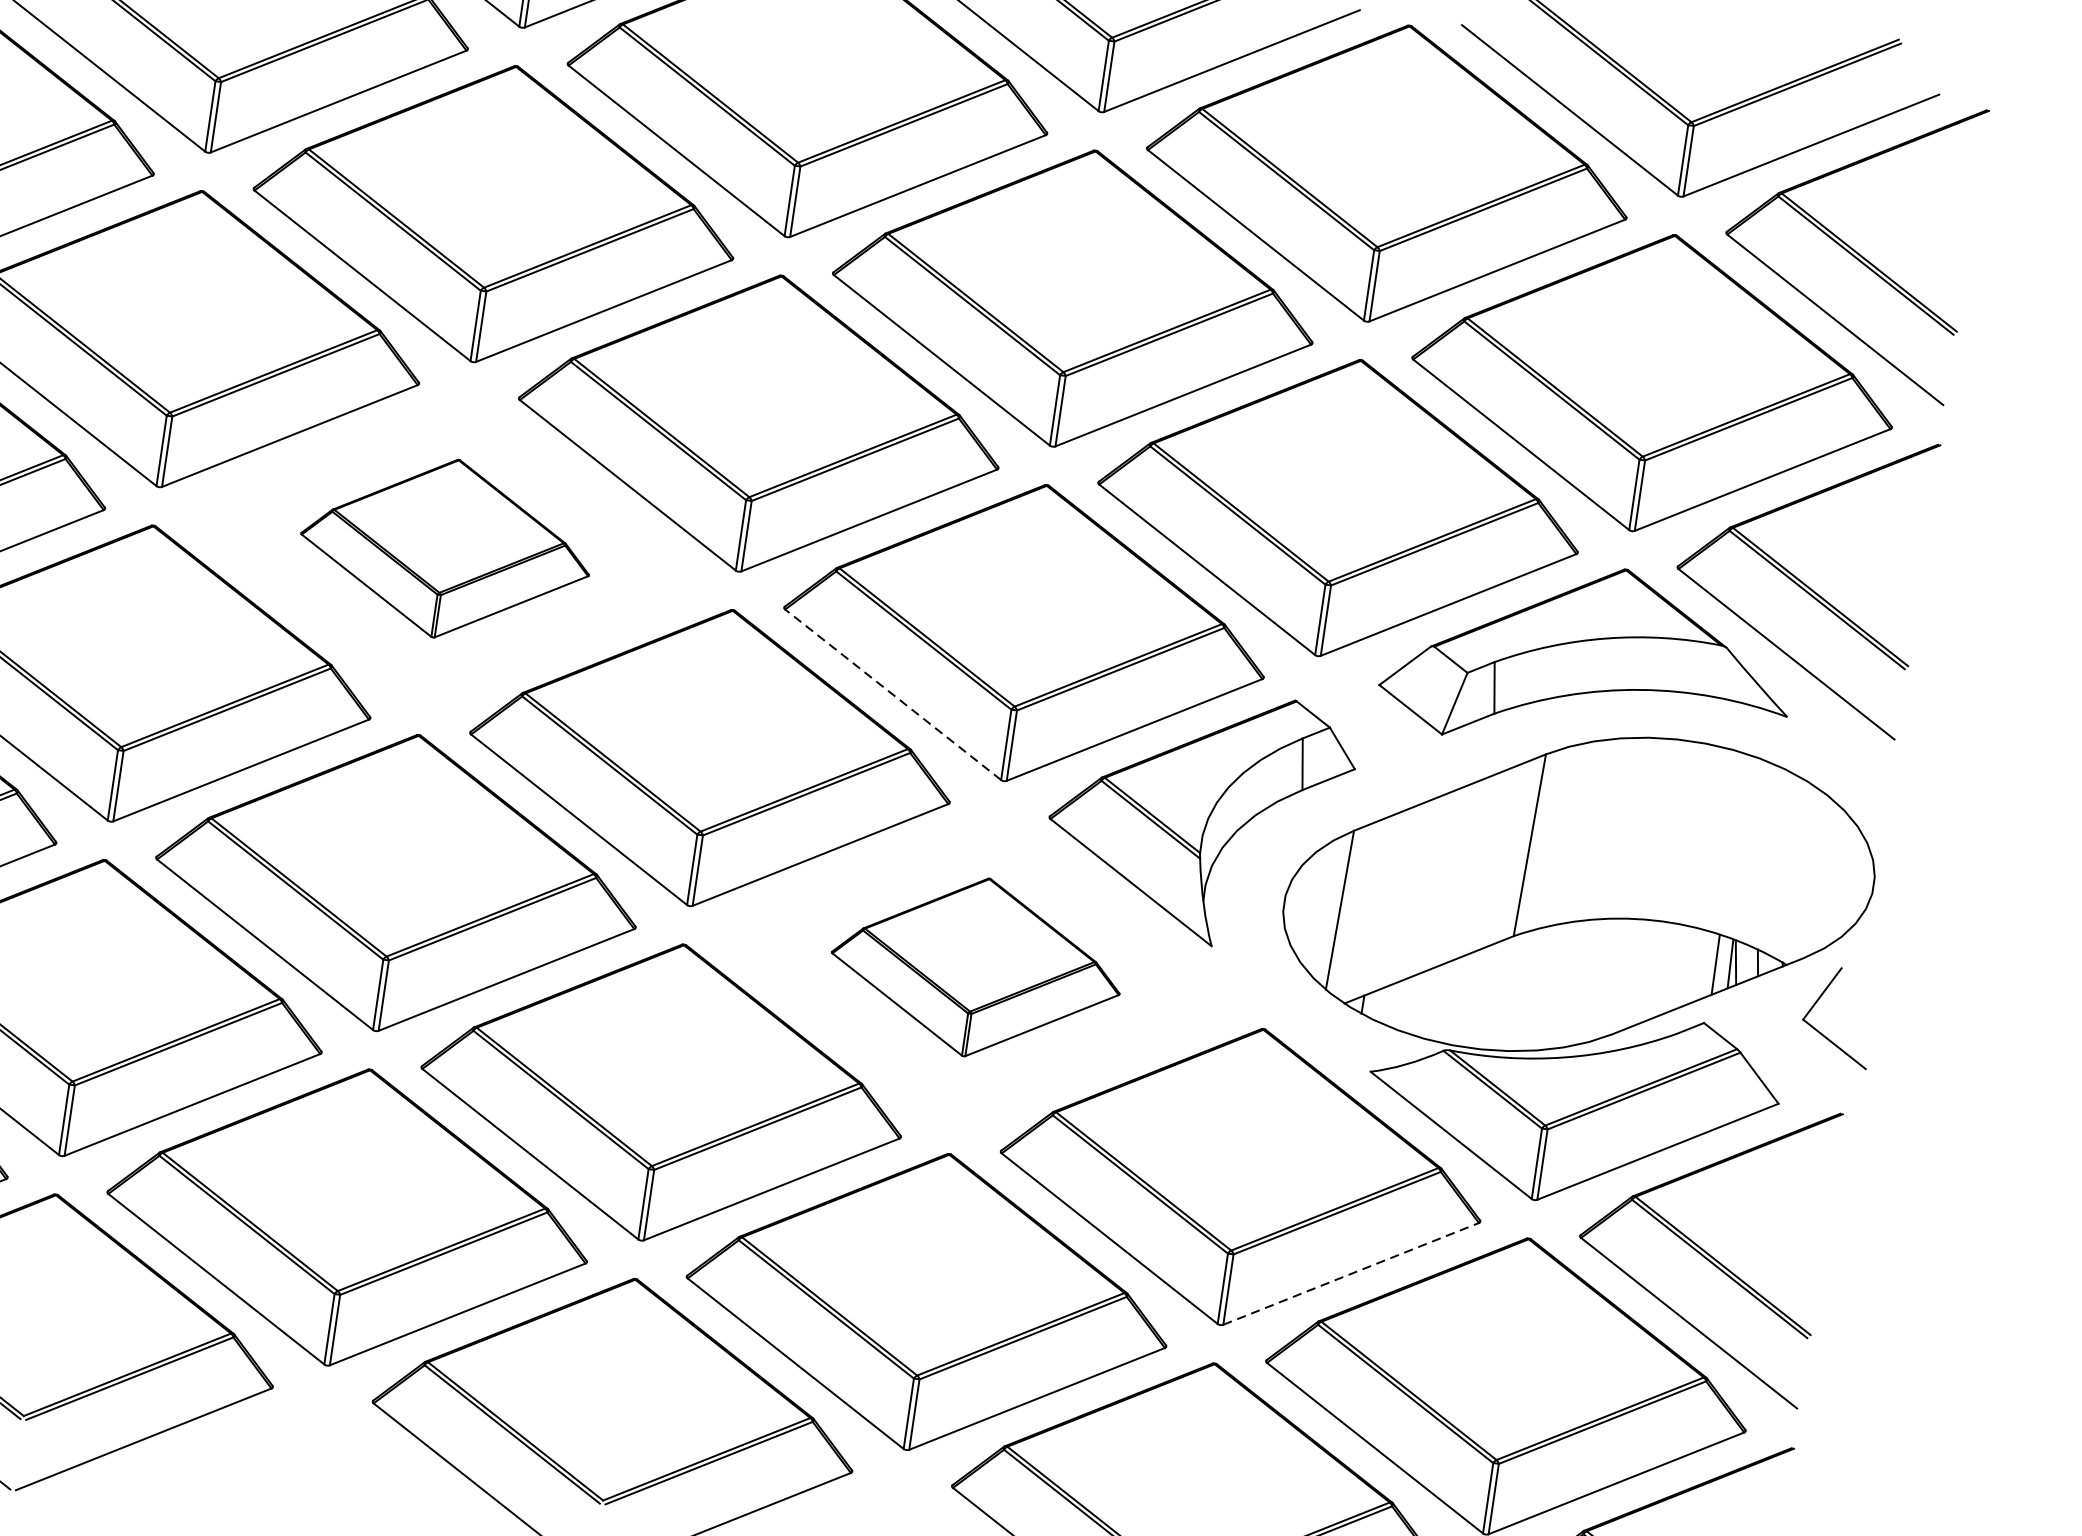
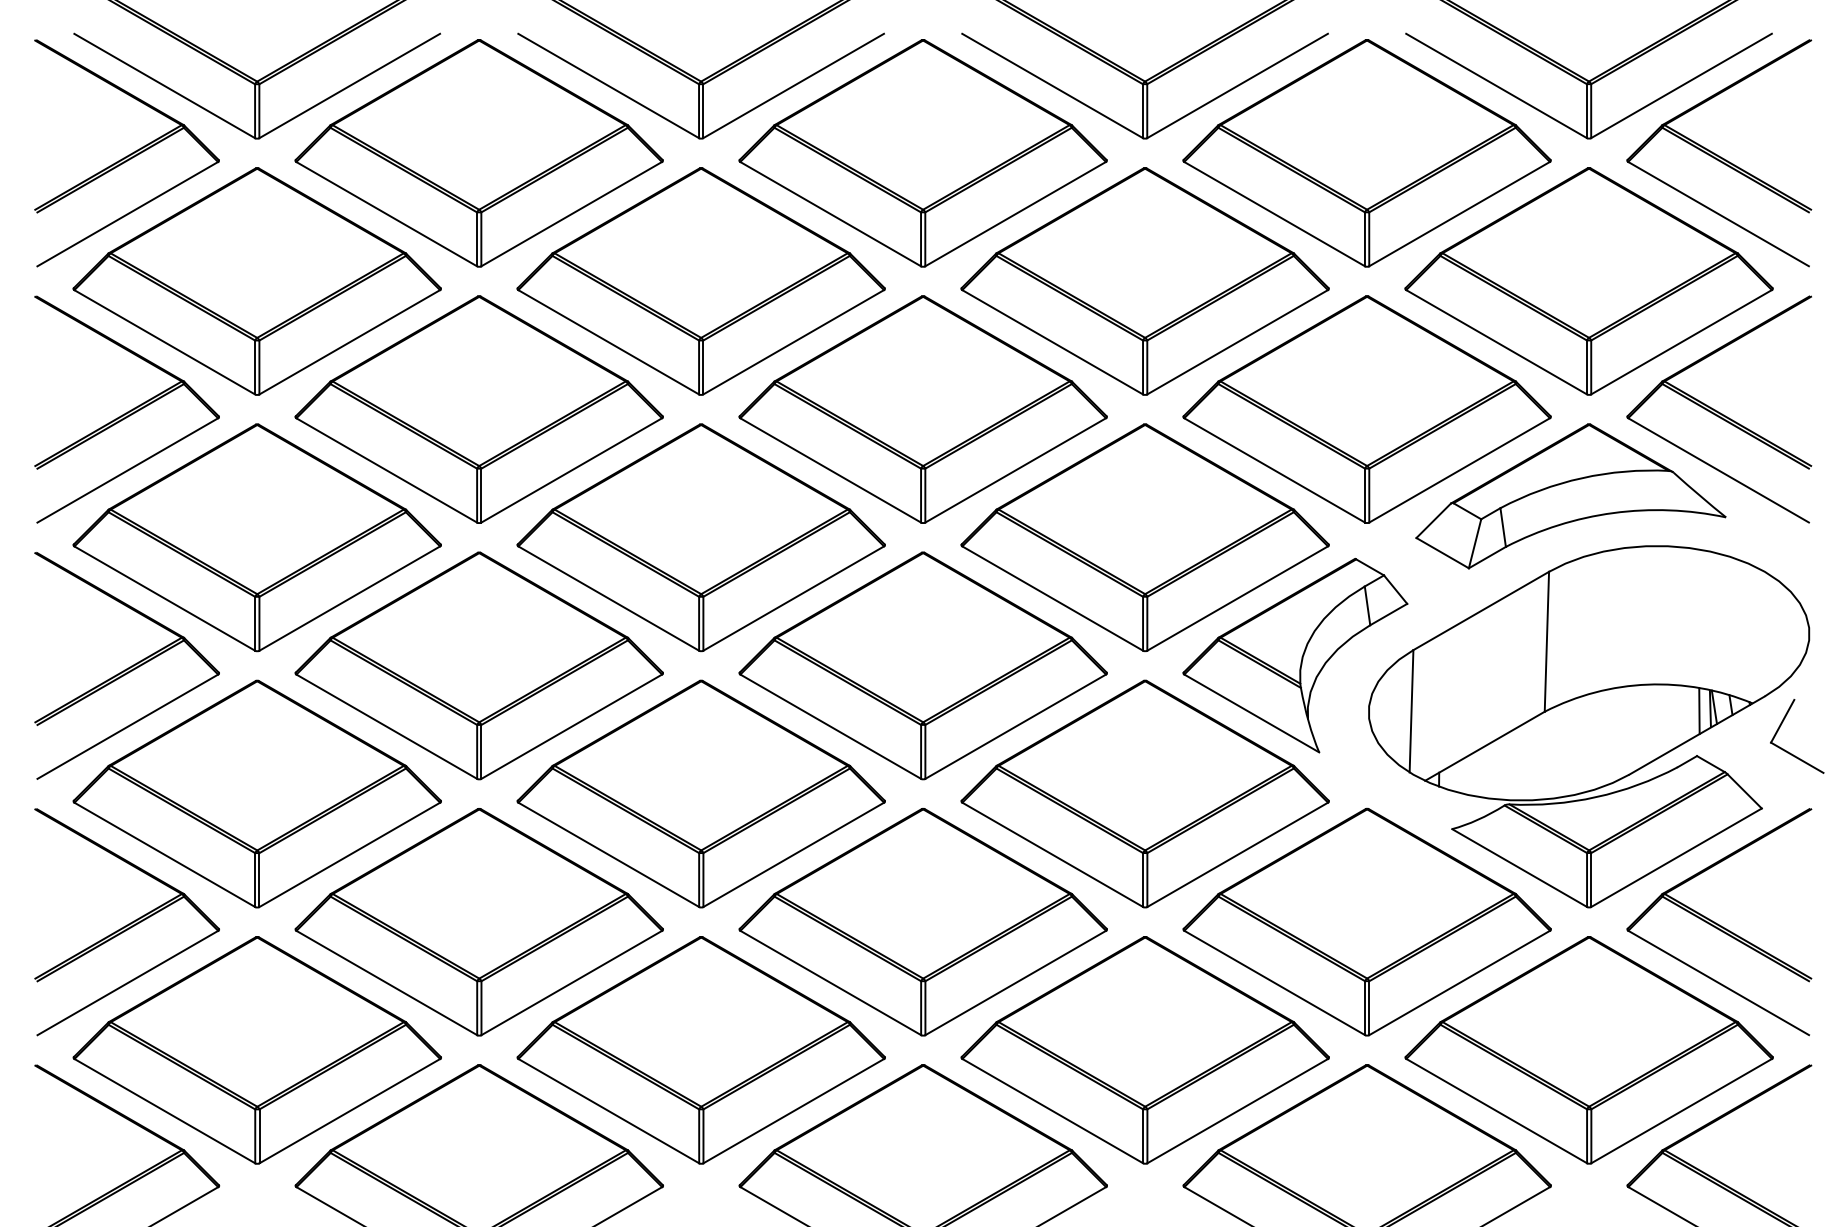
part: (445, 548) -> (700, 537), size x1.67
line: (892, 694) -> (1052, 598), dashed -> solid
part: (975, 966) -> (1144, 793), size x1.67
line: (1352, 1273) -> (1460, 982), dashed -> solid

